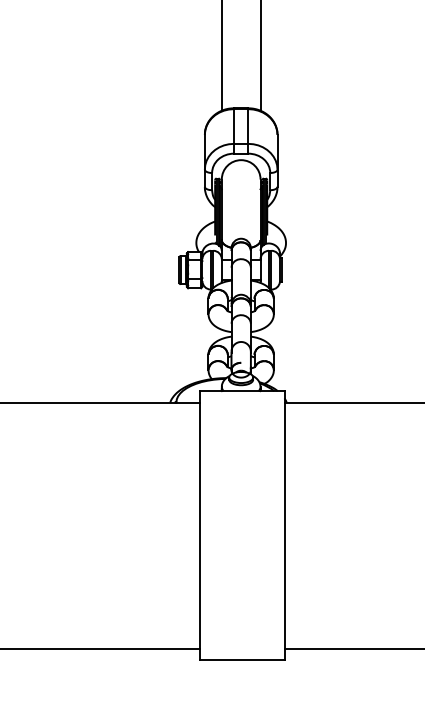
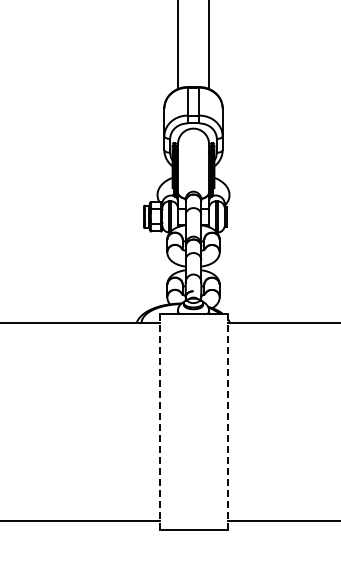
line: (200, 525) -> (160, 421), solid -> dashed
line: (284, 525) -> (228, 421), solid -> dashed

